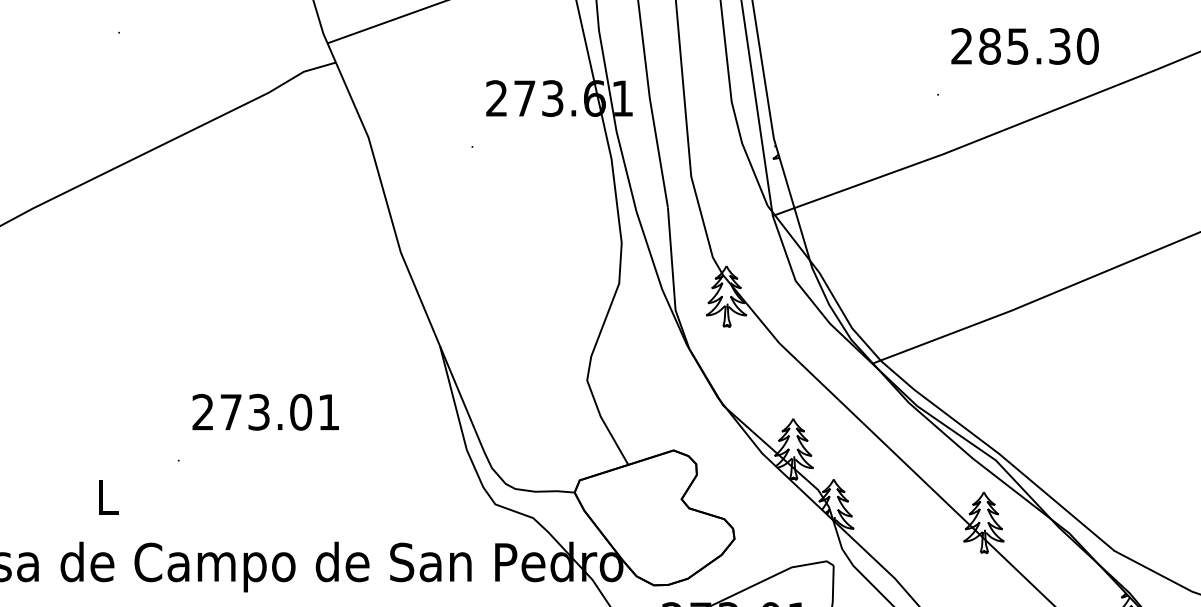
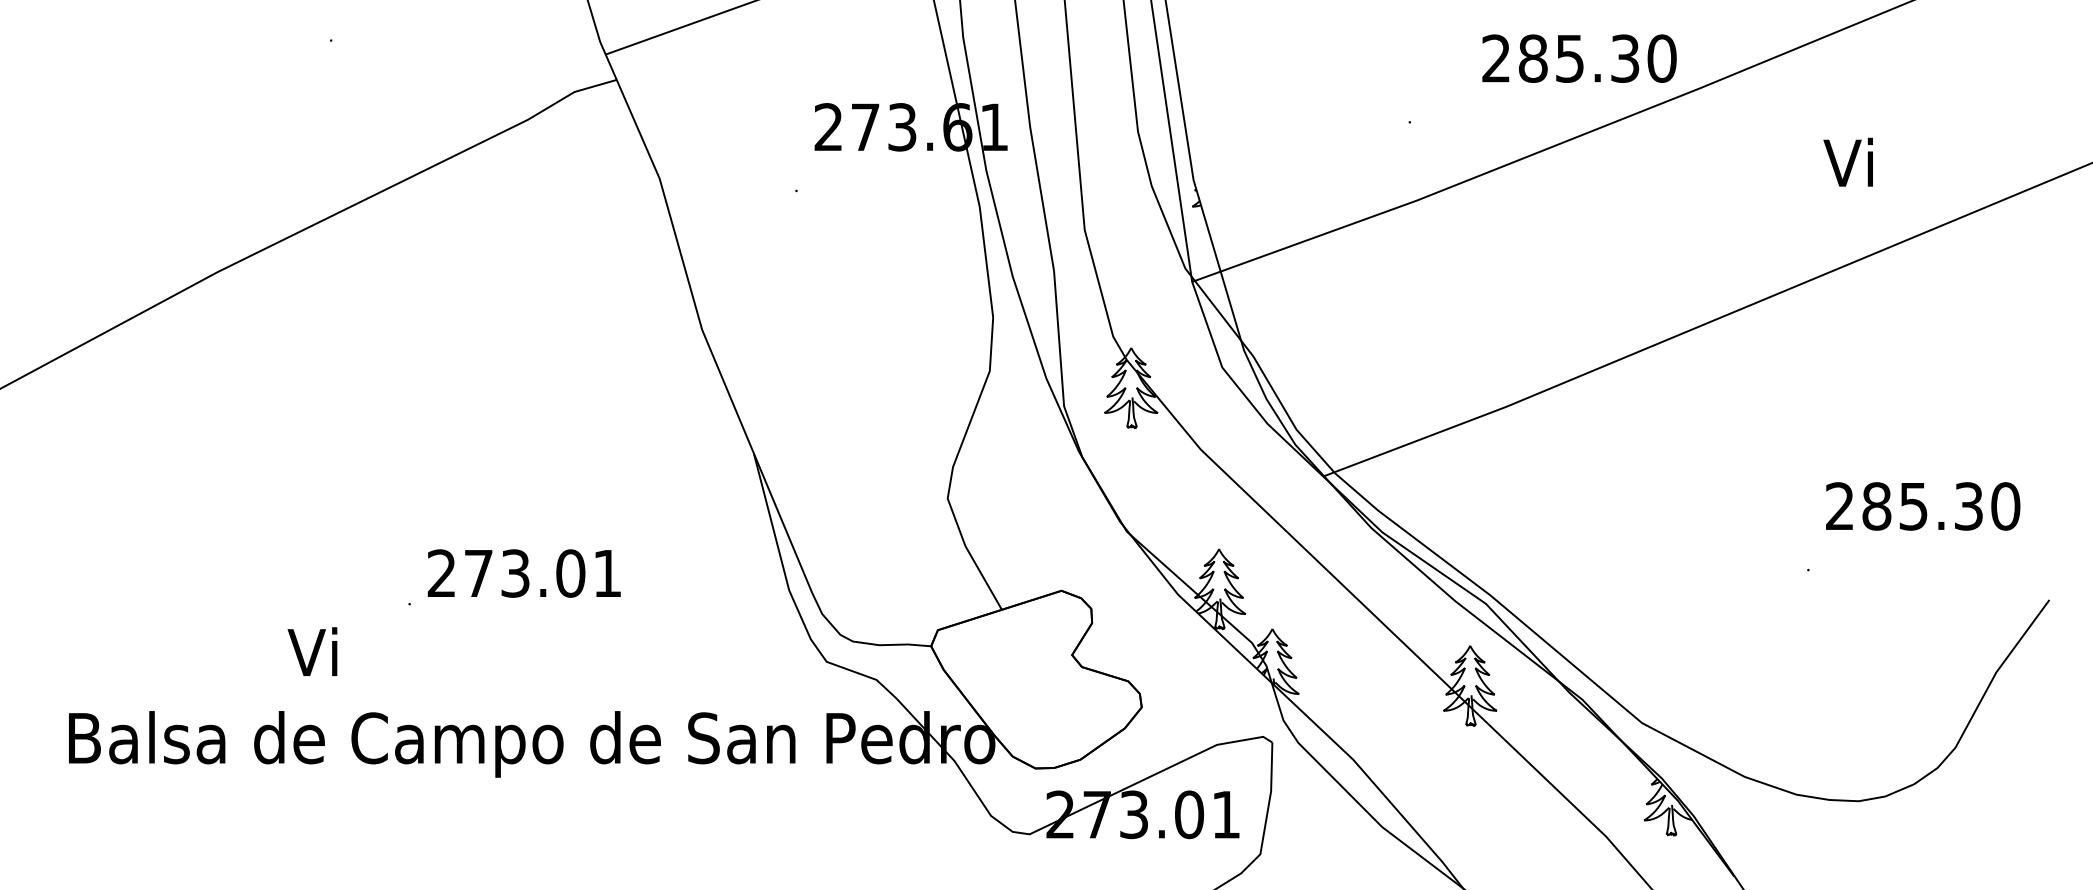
text: (1025, 46) -> (1579, 58), moved
text: (265, 412) -> (523, 573), moved
text: (104, 496) -> (312, 651), L -> Vi

